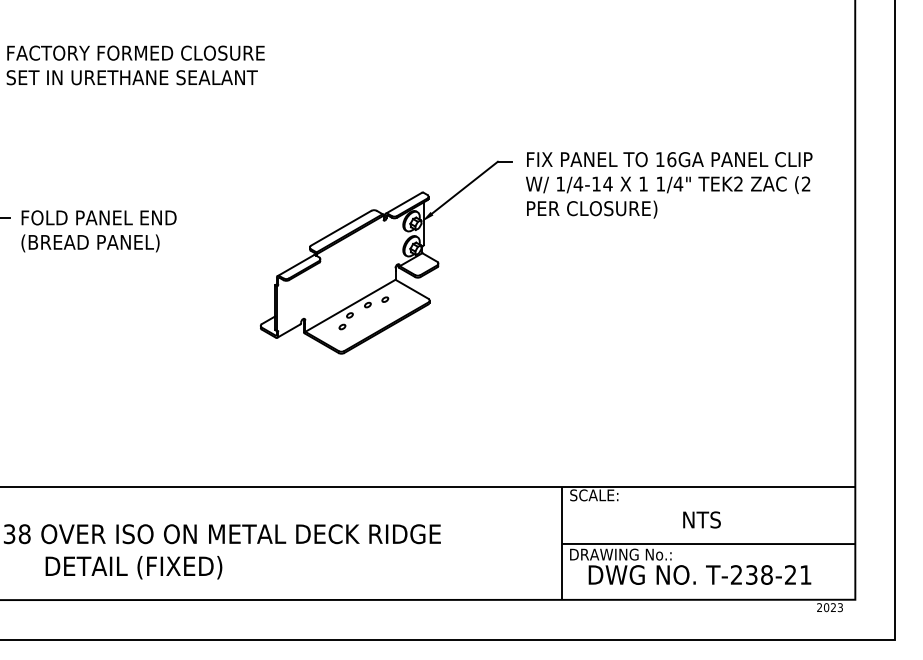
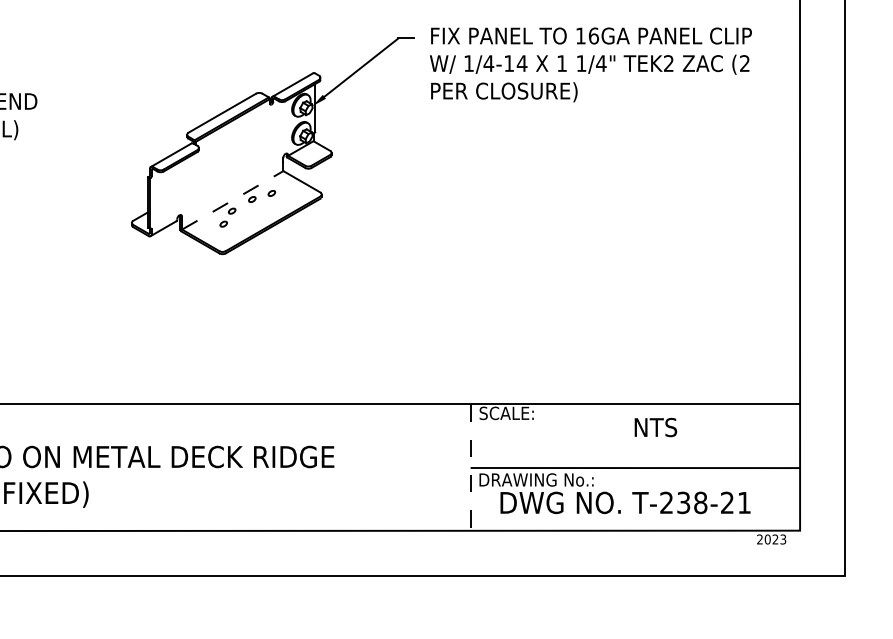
line: (351, 305) -> (233, 199), solid -> dashed
text: (701, 519) -> (655, 427), moved
line: (562, 543) -> (471, 467), solid -> dashed

